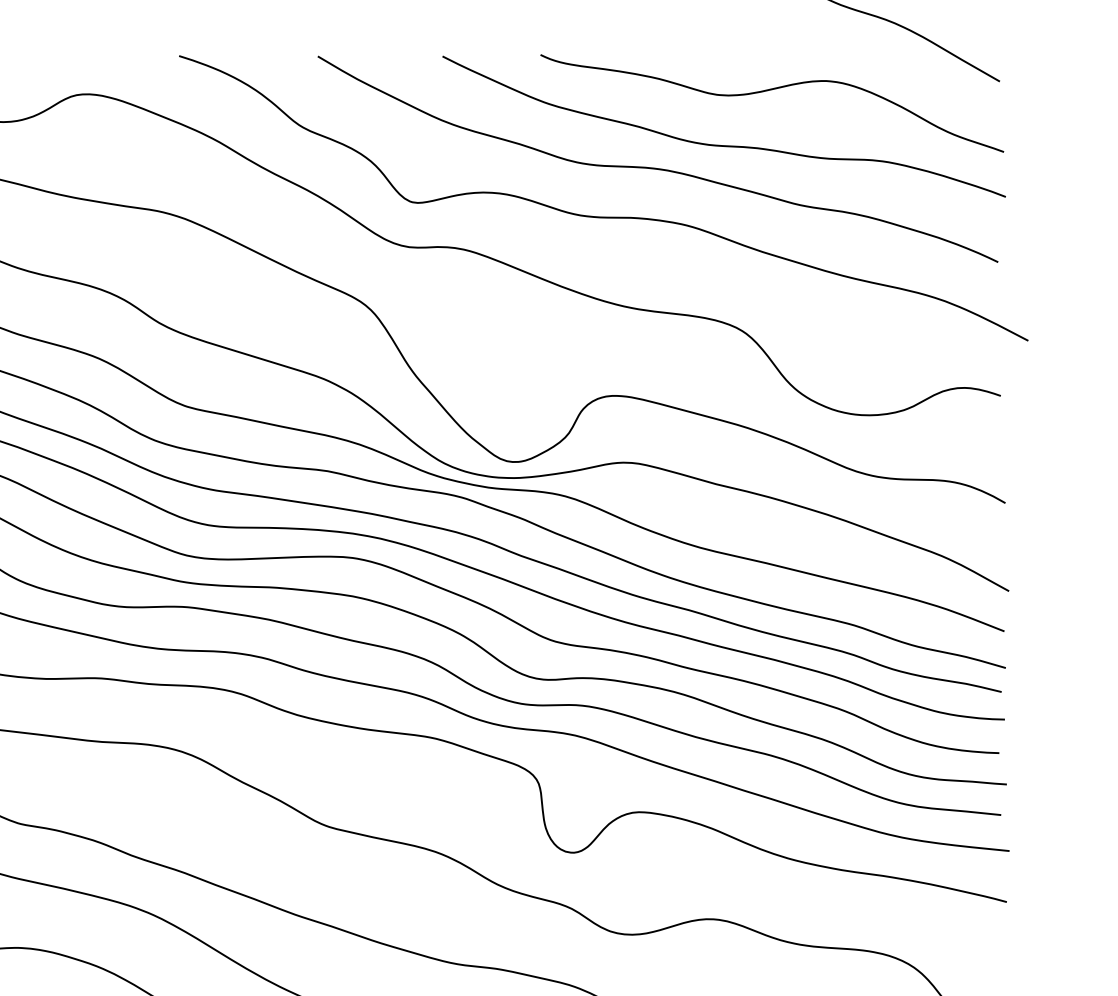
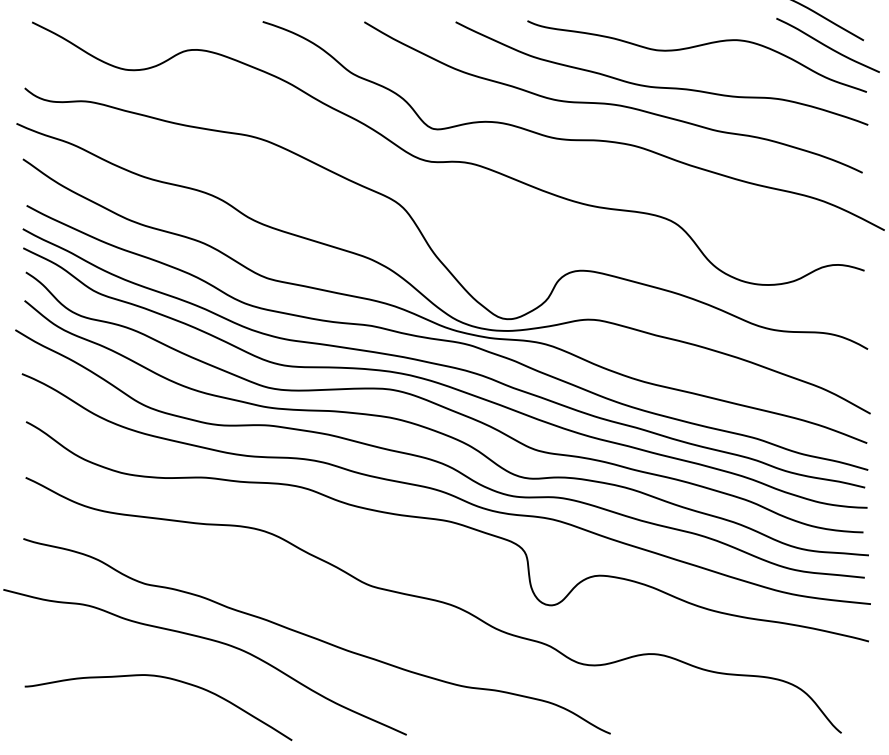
curve: (950, 88) -> (827, 45), added

